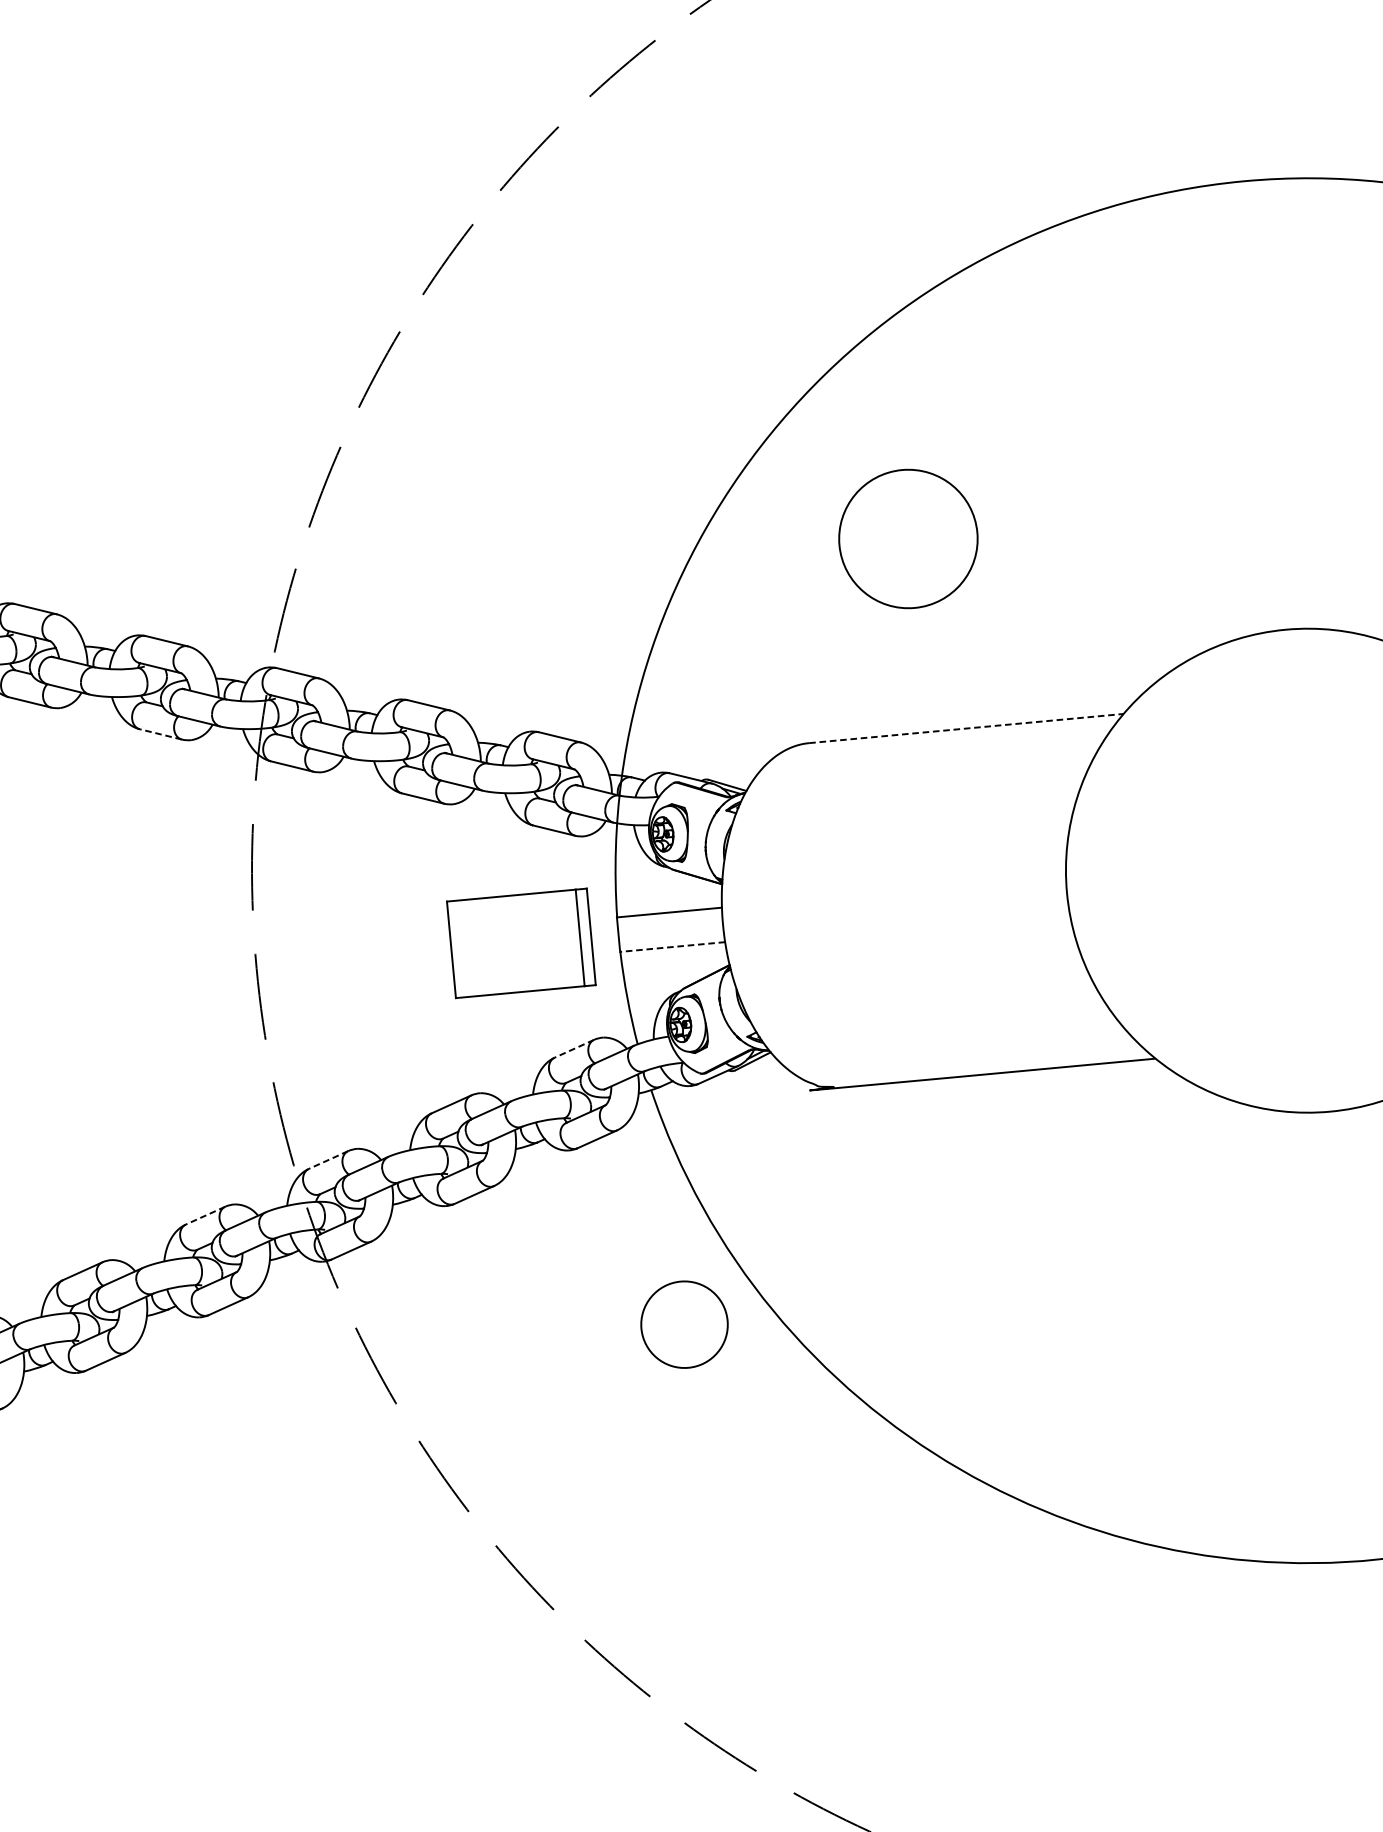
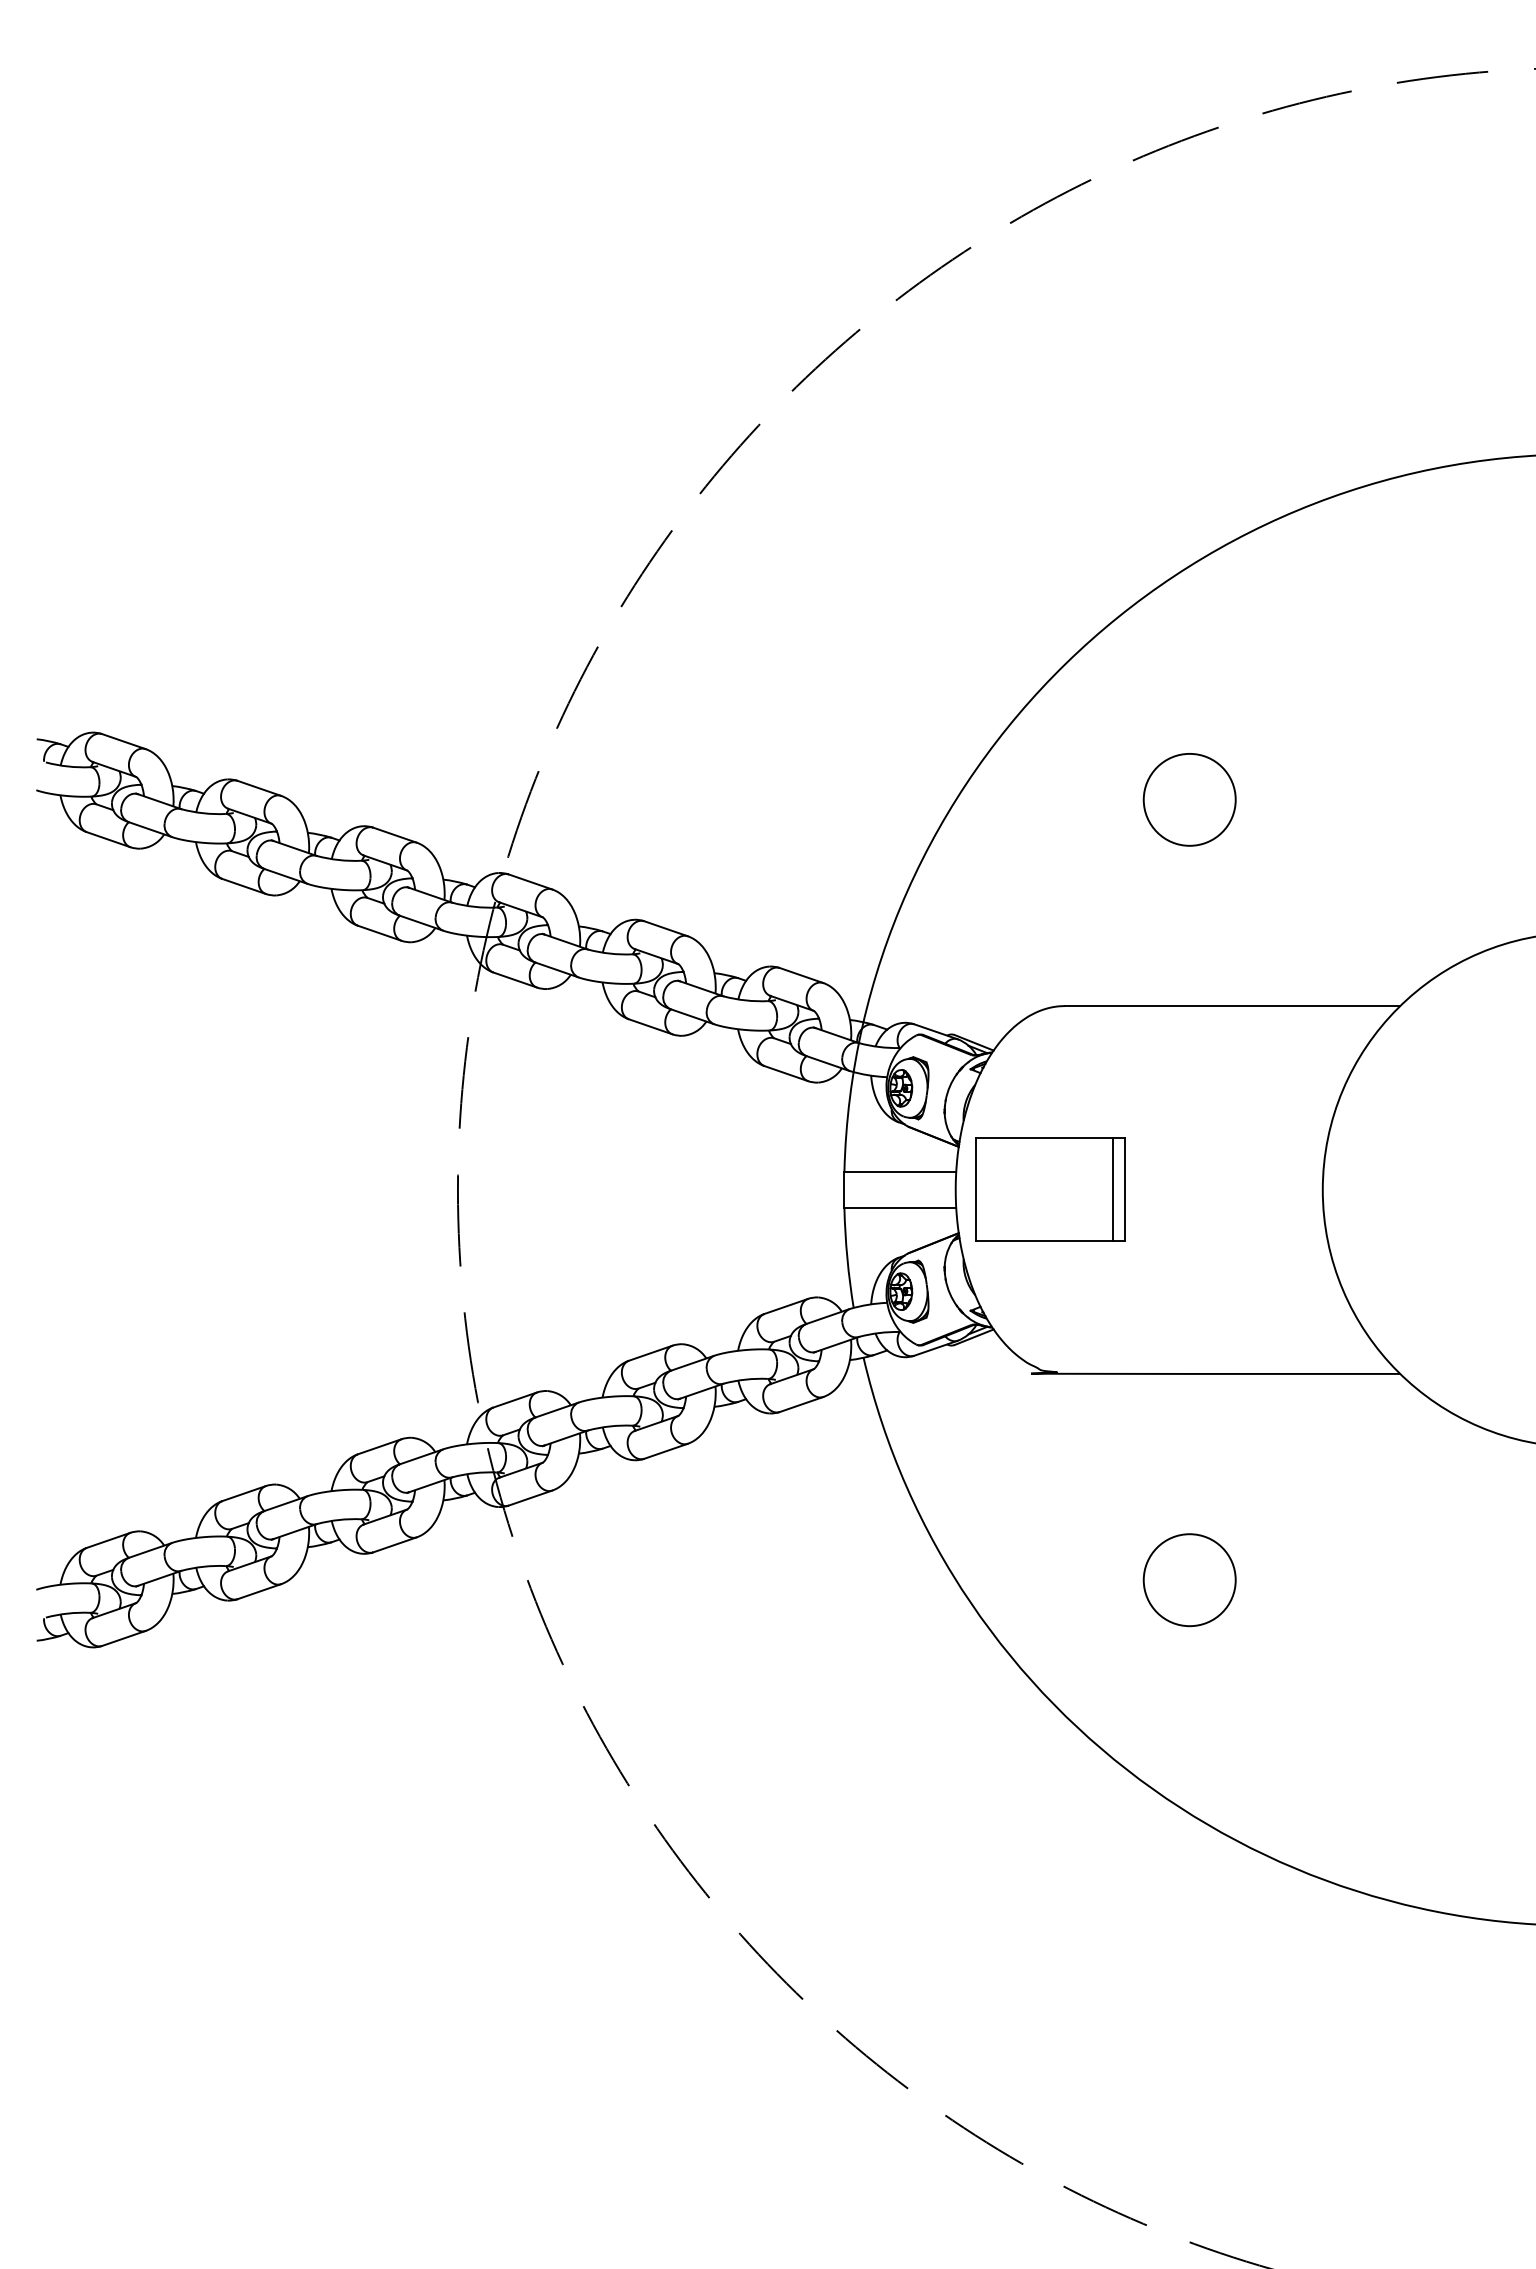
circle: (908, 538) -> (1189, 799), size x0.62
line: (966, 728) -> (1232, 1006), dashed -> solid
line: (160, 734) -> (379, 933), dashed -> solid
part: (521, 943) -> (1050, 1189), moved
line: (671, 947) -> (899, 1208), dashed -> solid
line: (574, 1048) -> (786, 1306), dashed -> solid
line: (328, 1160) -> (515, 1400), dashed -> solid
line: (205, 1215) -> (379, 1446), dashed -> solid
circle: (684, 1325) -> (1189, 1580), moved

